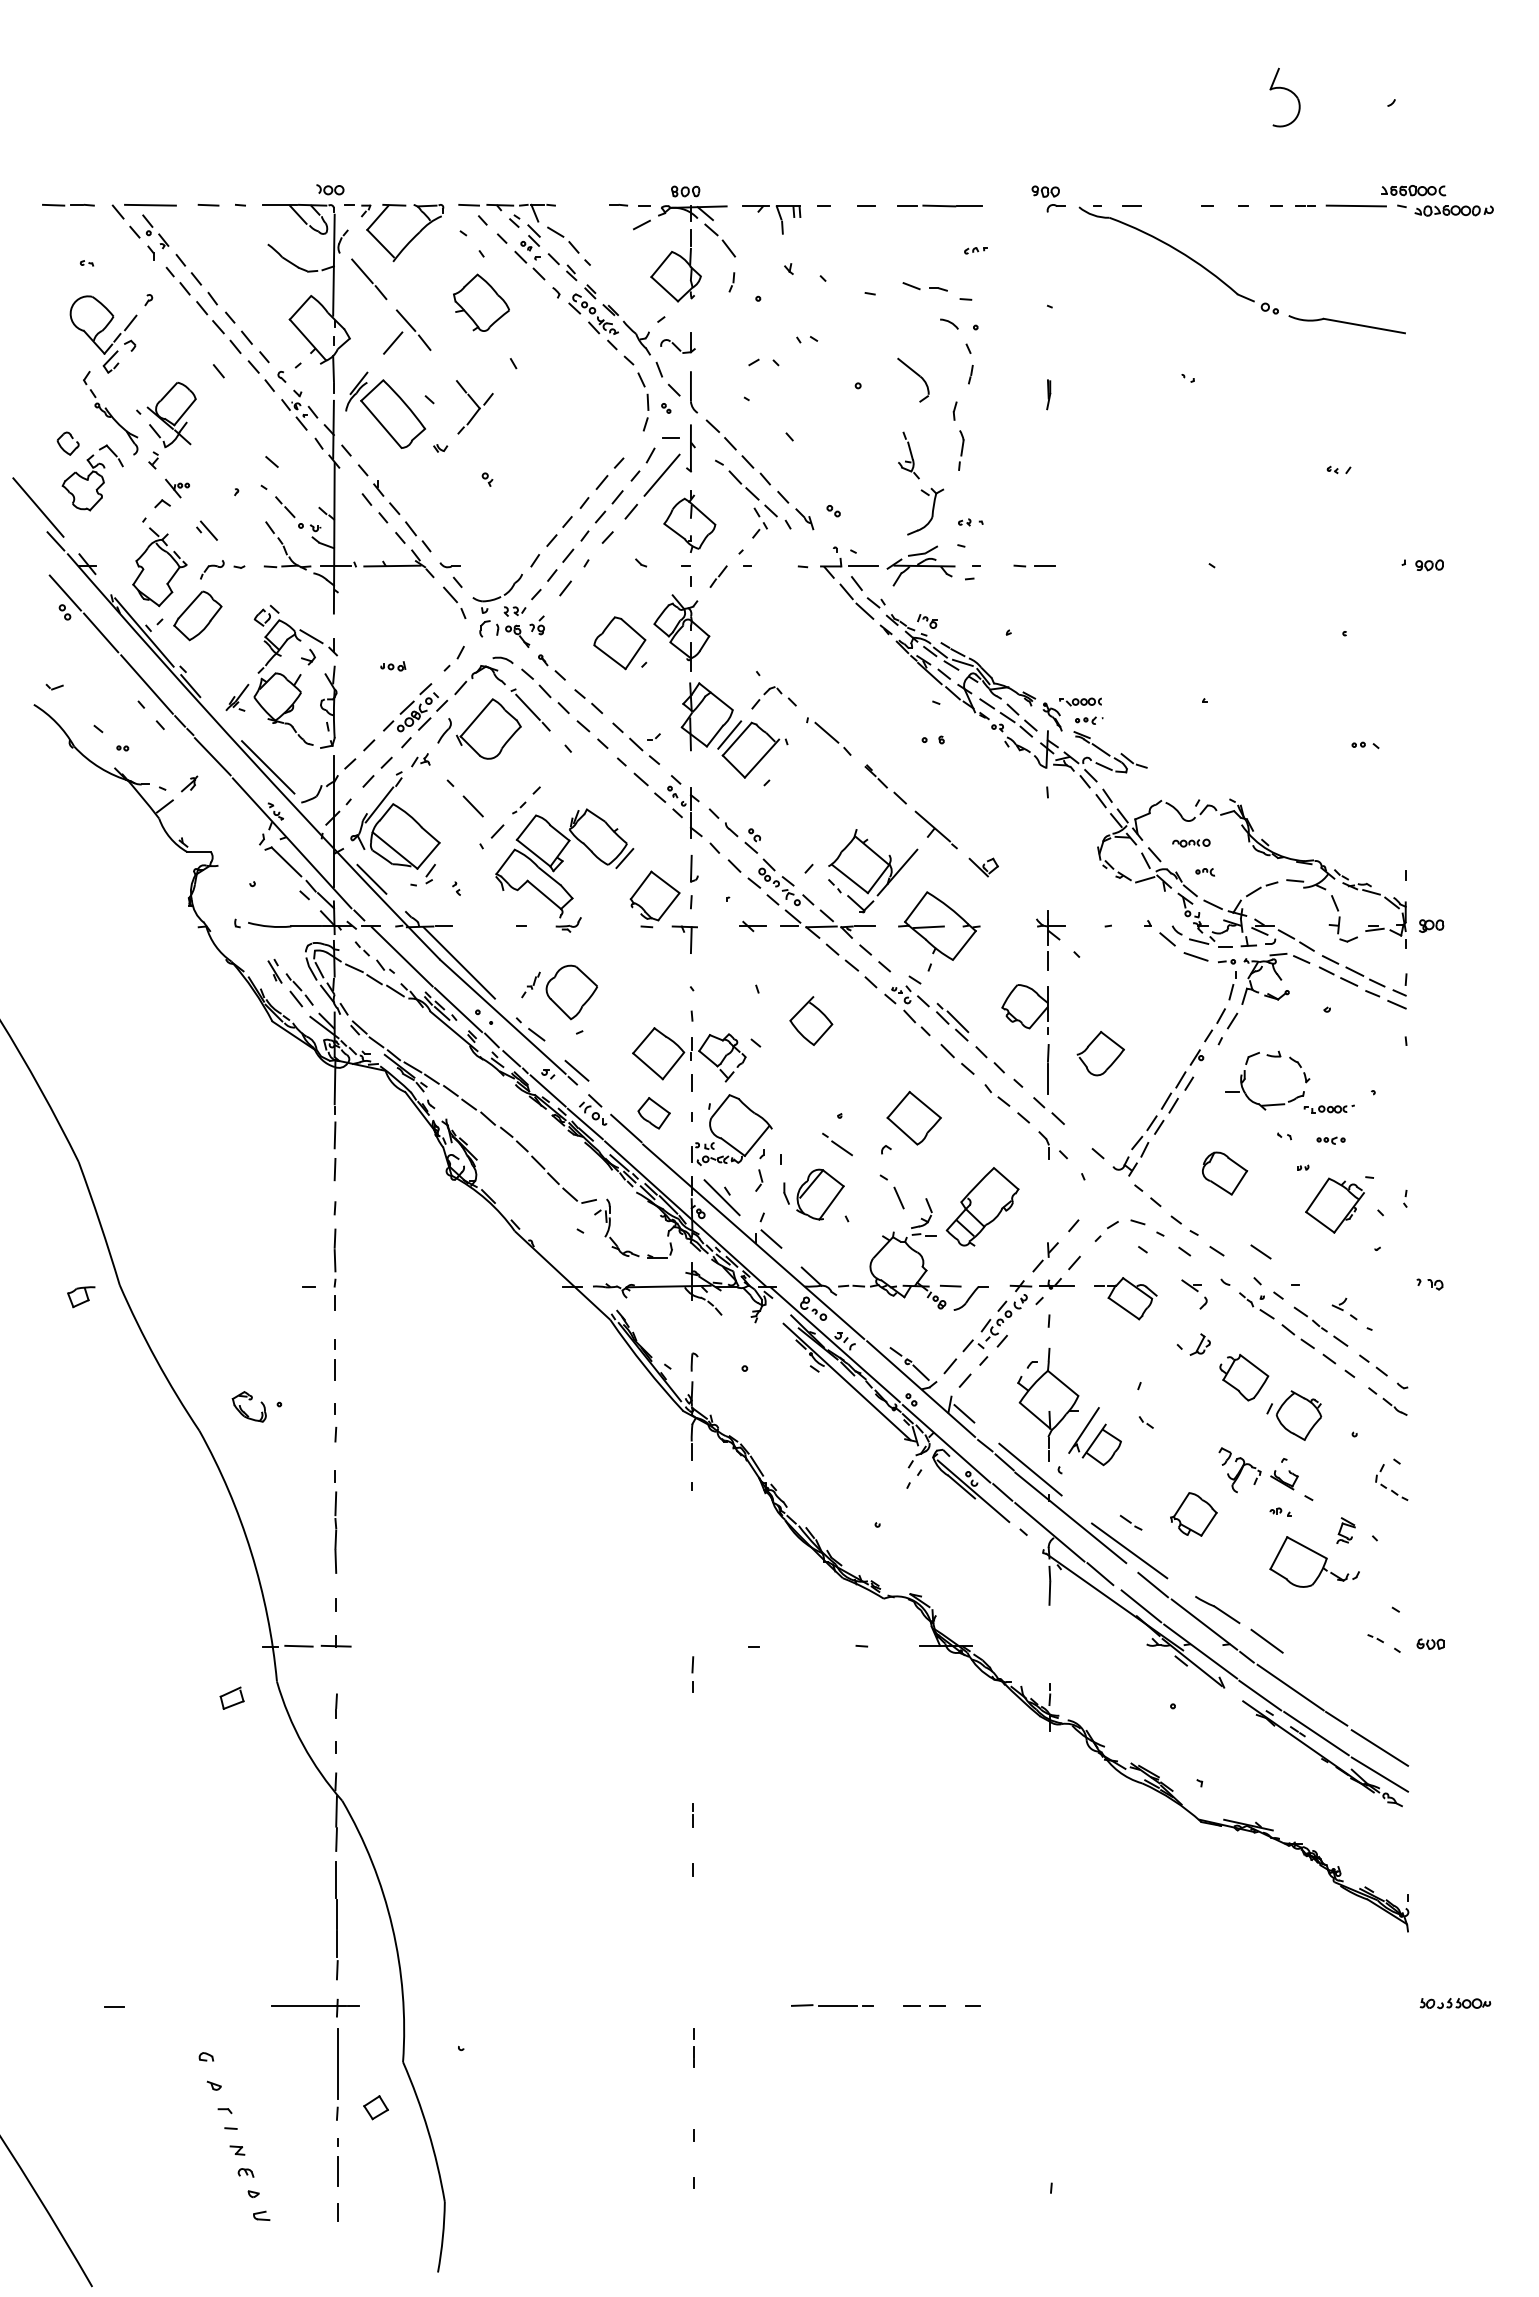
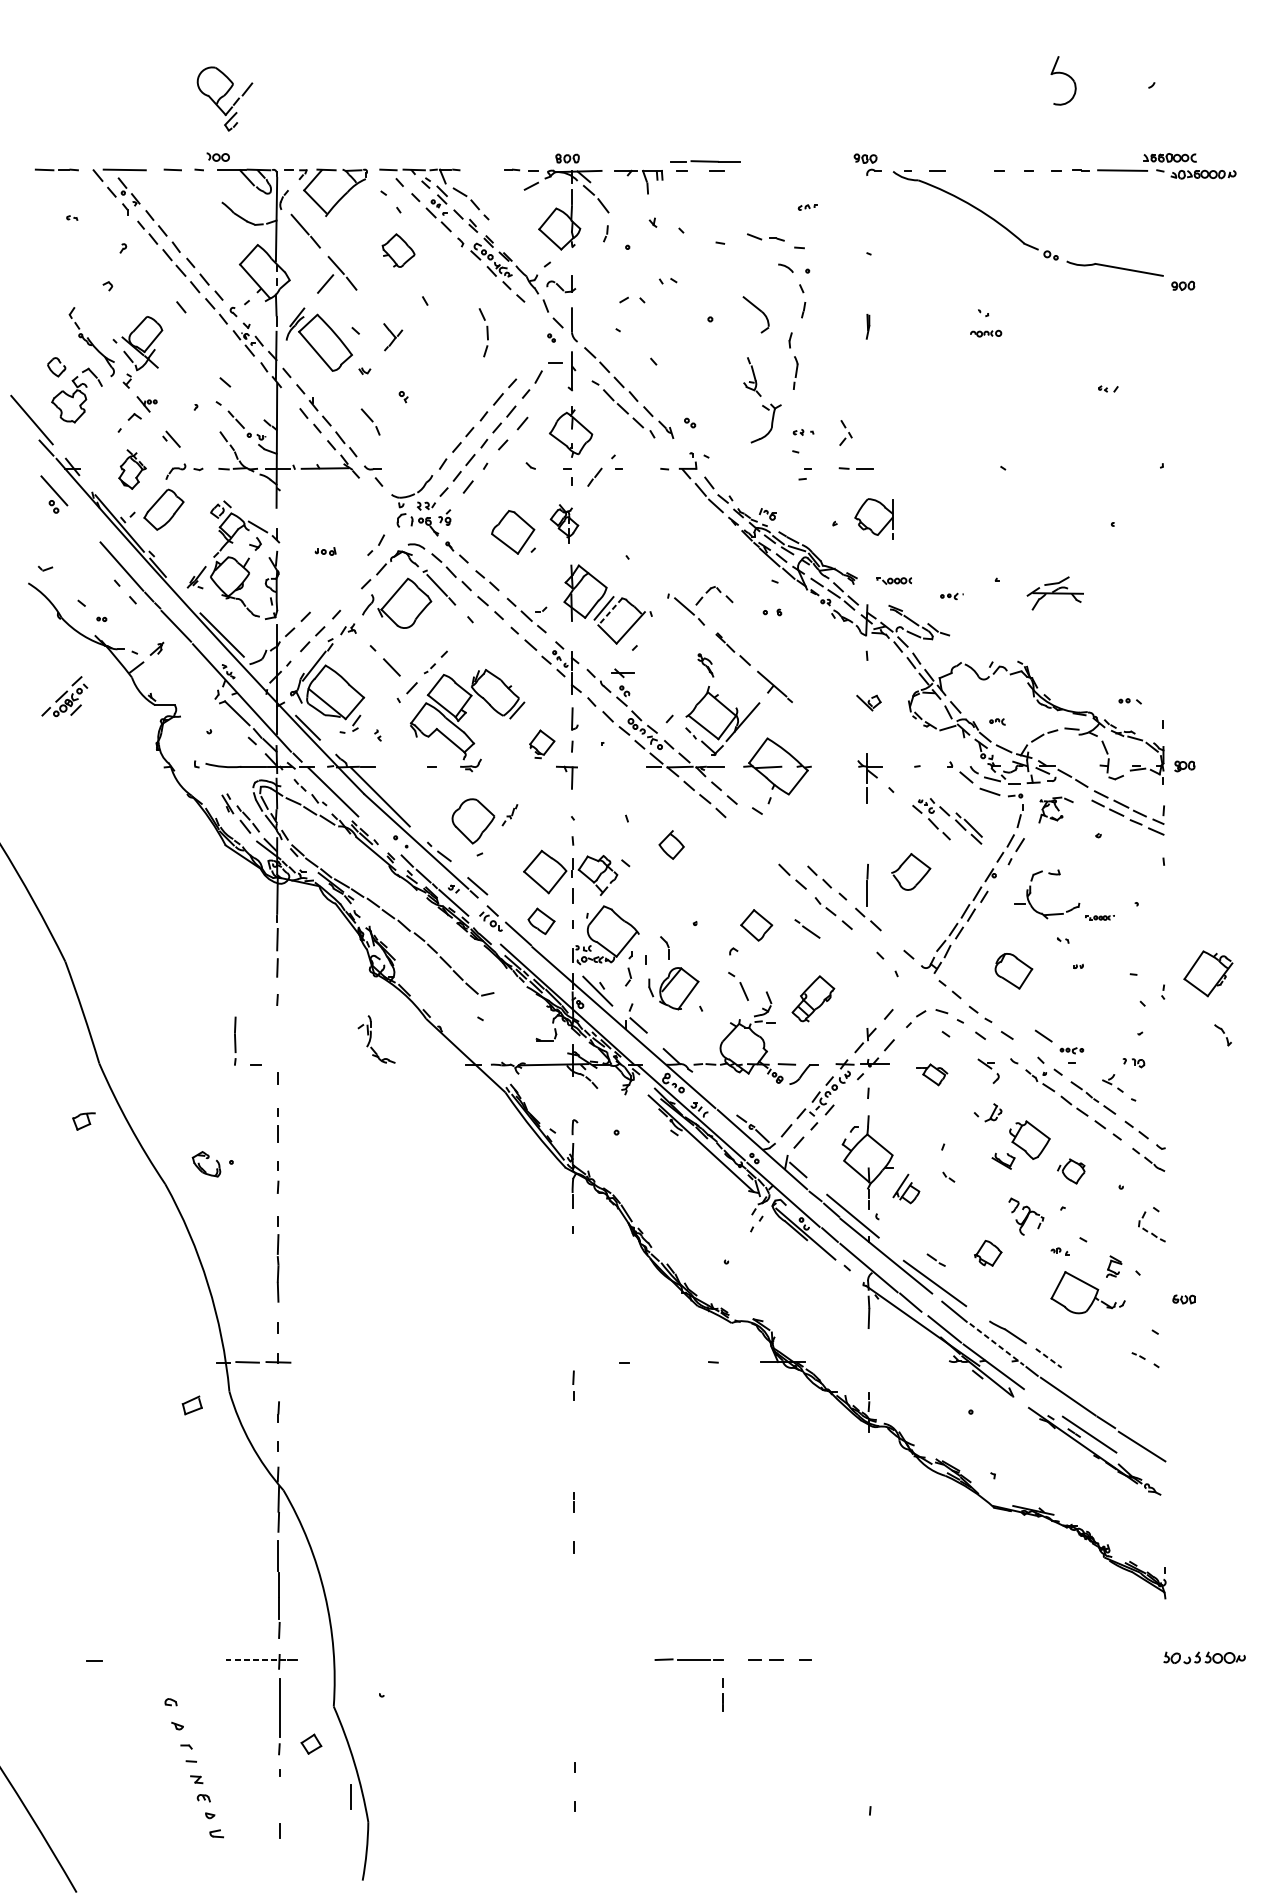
part: (330, 189) -> (218, 156), moved
part: (939, 205) -> (704, 161), moved
part: (481, 302) -> (398, 250), size x0.7
part: (103, 334) -> (224, 99), moved
part: (643, 401) -> (483, 332), moved
part: (474, 407) -> (392, 337), size x0.6
line: (661, 474) -> (547, 392), removed
part: (759, 522) -> (845, 432), moved
part: (920, 565) -> (1054, 593), moved
part: (1429, 565) -> (1183, 286), moved
line: (862, 566) -> (713, 468), removed
part: (159, 567) -> (132, 469), size x0.6
part: (454, 602) -> (370, 421), moved
line: (101, 632) -> (84, 523), removed
part: (681, 632) -> (564, 523), size x0.6
part: (768, 691) -> (709, 590), moved
part: (410, 707) -> (64, 696), moved
part: (1052, 716) -> (705, 665), moved
part: (1089, 720) -> (952, 596), moved
line: (737, 739) -> (610, 612), solid -> dashed
part: (1365, 745) -> (1130, 701), moved
part: (1191, 842) -> (986, 333), moved
part: (983, 867) -> (868, 703), moved
part: (654, 899) -> (541, 744), size x0.6
part: (752, 926) -> (622, 673), moved
part: (1275, 978) -> (1055, 809), size x0.6
part: (530, 984) -> (509, 814), moved
part: (928, 1007) -> (948, 816), moved
part: (1024, 1009) -> (873, 519), moved
line: (458, 1010) -> (379, 836), removed
part: (811, 1020) -> (671, 844), size x0.7
part: (1299, 1069) -> (1222, 1034), moved
part: (1328, 1108) -> (1099, 917), size x0.7
part: (913, 1117) -> (756, 924), size x0.7
line: (584, 1123) -> (483, 929), removed
part: (1330, 1140) -> (1071, 1050), moved
part: (837, 1144) -> (807, 928), moved
part: (1043, 1145) -> (664, 948), moved
part: (1334, 1205) -> (1207, 973), moved
part: (982, 1206) -> (813, 998), size x0.7
part: (616, 1227) -> (376, 1039), moved
part: (334, 1257) -> (234, 1040), moved
part: (1429, 1284) -> (1133, 1063), moved
part: (81, 1297) -> (84, 1121), moved
part: (1125, 1298) -> (931, 1074), size x0.6
part: (1294, 1415) -> (1071, 1171), size x0.6
part: (1094, 1436) -> (905, 1188), size x0.6
part: (1284, 1480) -> (1003, 1161), moved
part: (1193, 1514) -> (987, 1253), size x0.7
line: (1204, 1624) -> (996, 1344), solid -> dashed
line: (1267, 1641) -> (1049, 1358), solid -> dashed
part: (1430, 1643) -> (1183, 1298), moved
line: (1260, 1695) -> (1043, 1403), removed
line: (1379, 1774) -> (1141, 1468), removed
part: (1455, 2003) -> (1204, 1658), size x1.4
line: (309, 2005) -> (256, 1659), solid -> dashed
line: (693, 2047) -> (722, 1694), moved
line: (337, 2171) -> (350, 1797), moved

